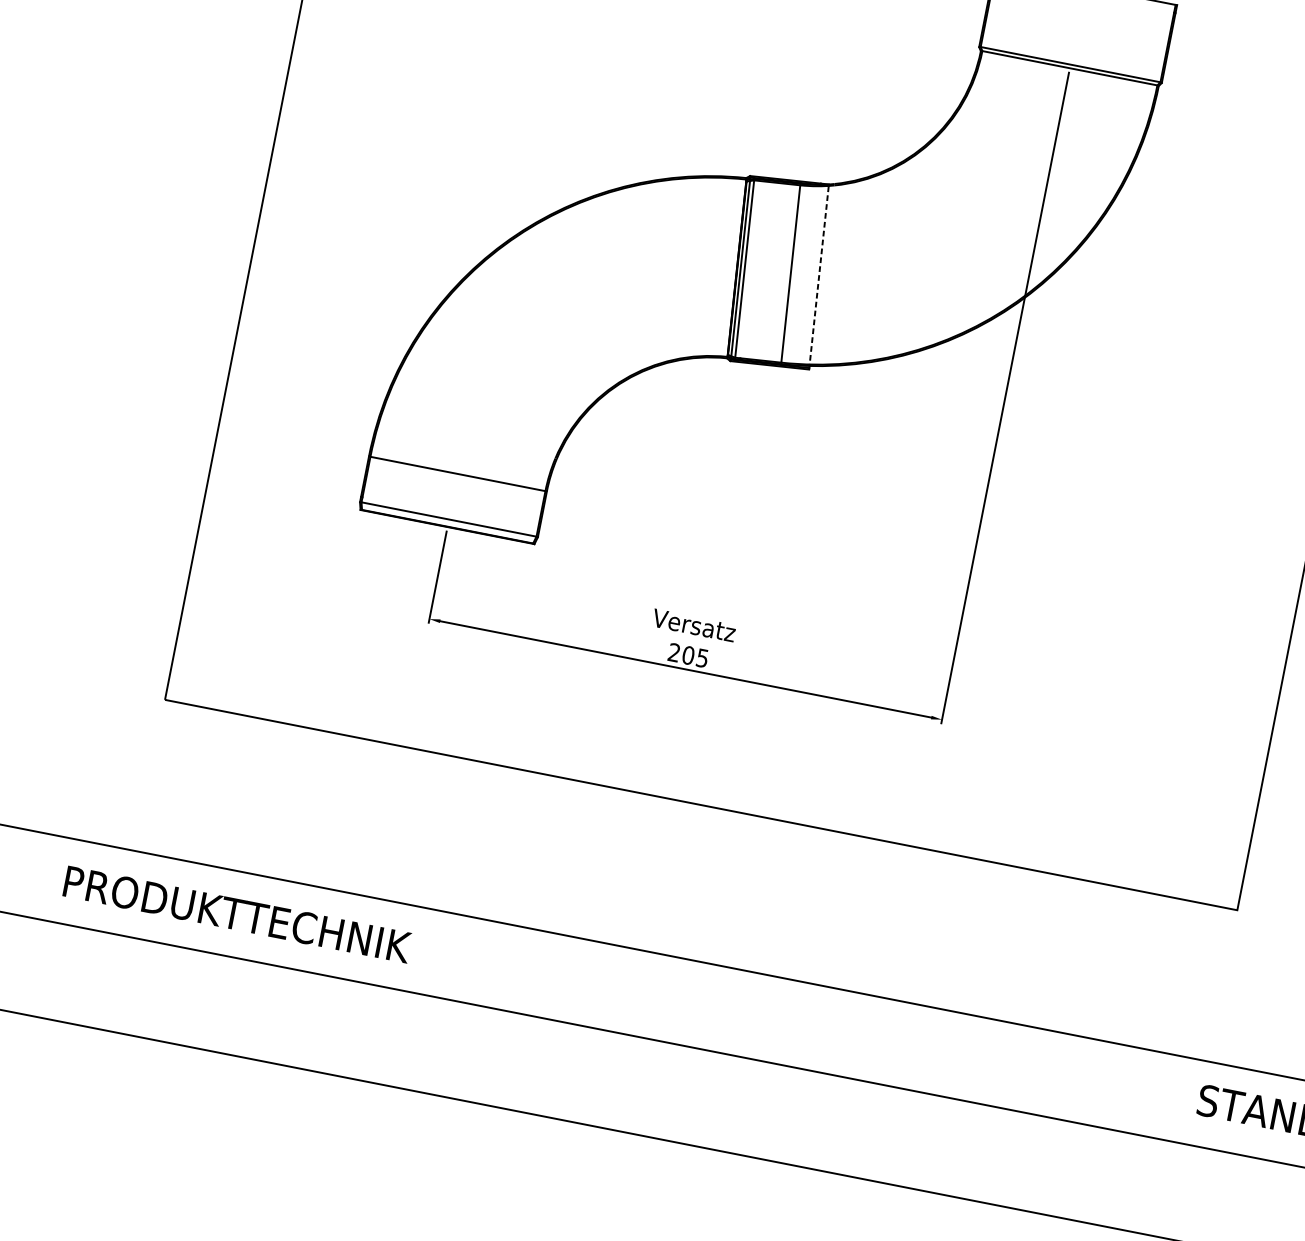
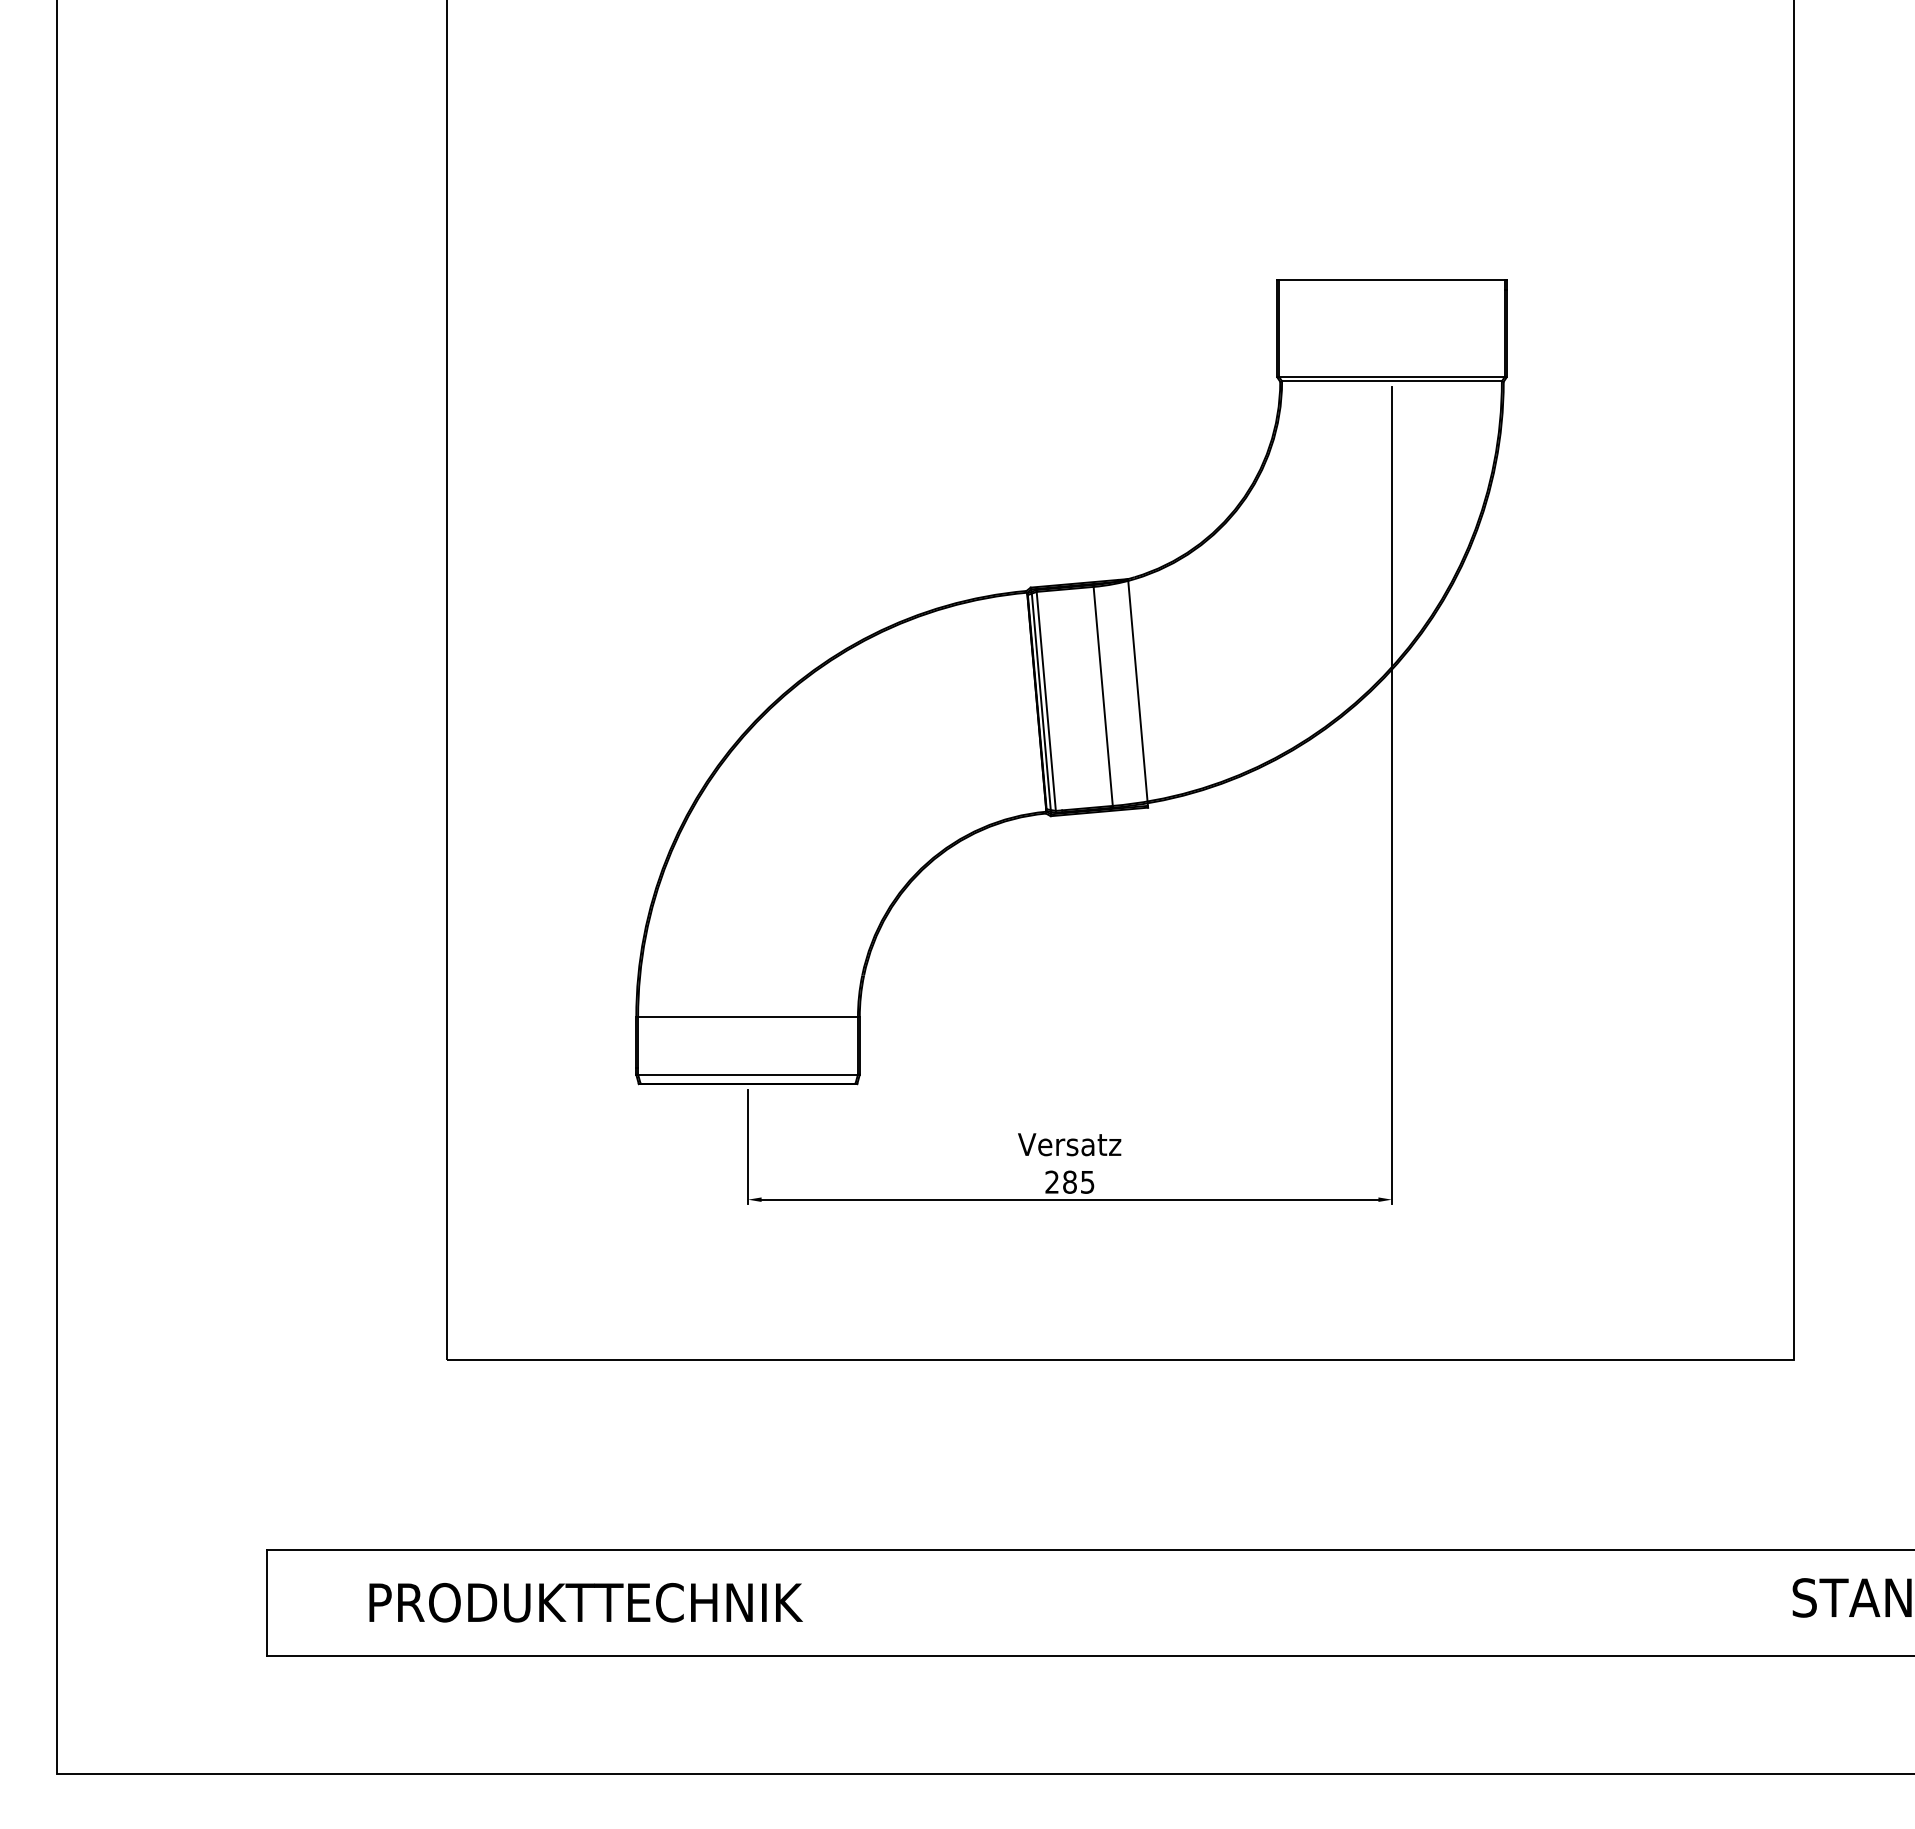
line: (819, 277) -> (1138, 693), dashed -> solid
text: (688, 655) -> (1069, 1182), 205 -> 285

